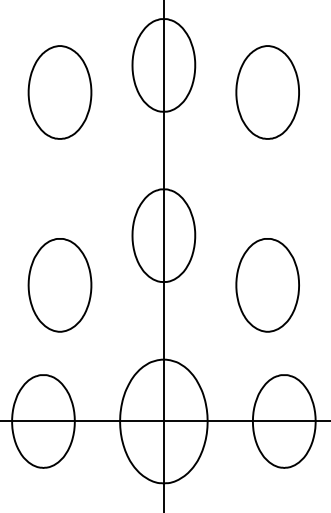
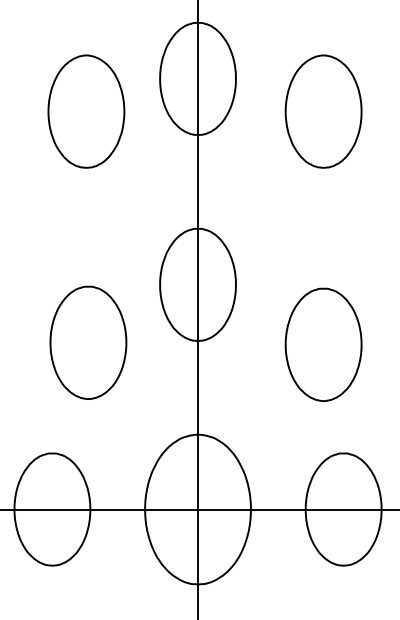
part: (60, 92) -> (86, 111), moved
part: (60, 285) -> (88, 342), moved

